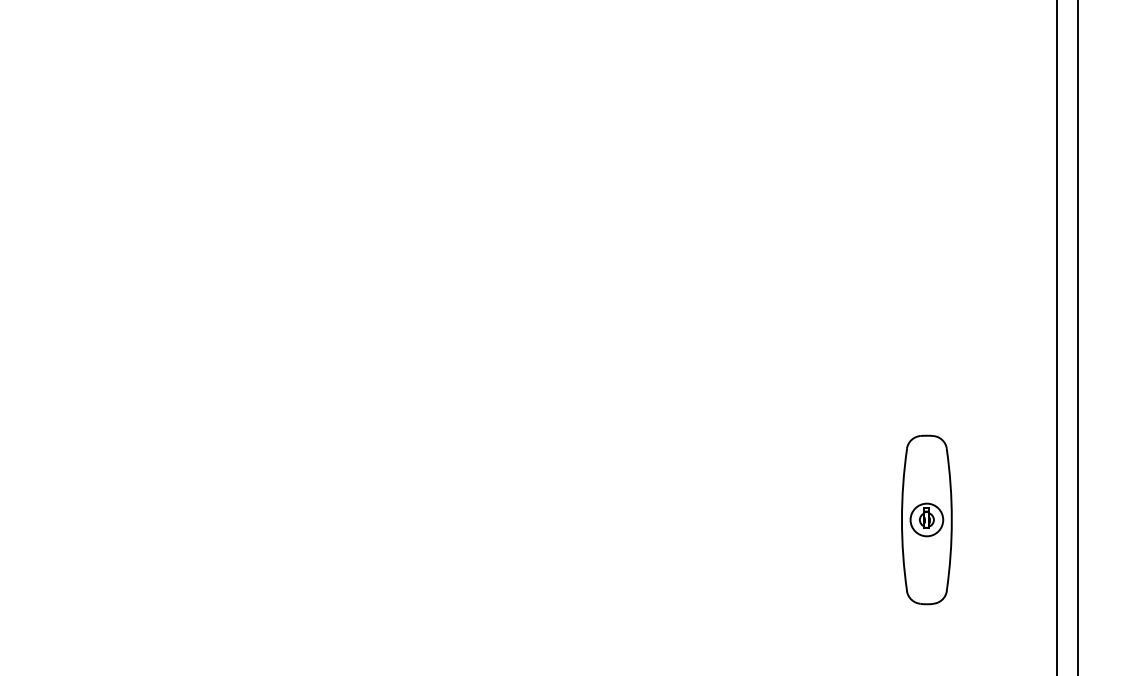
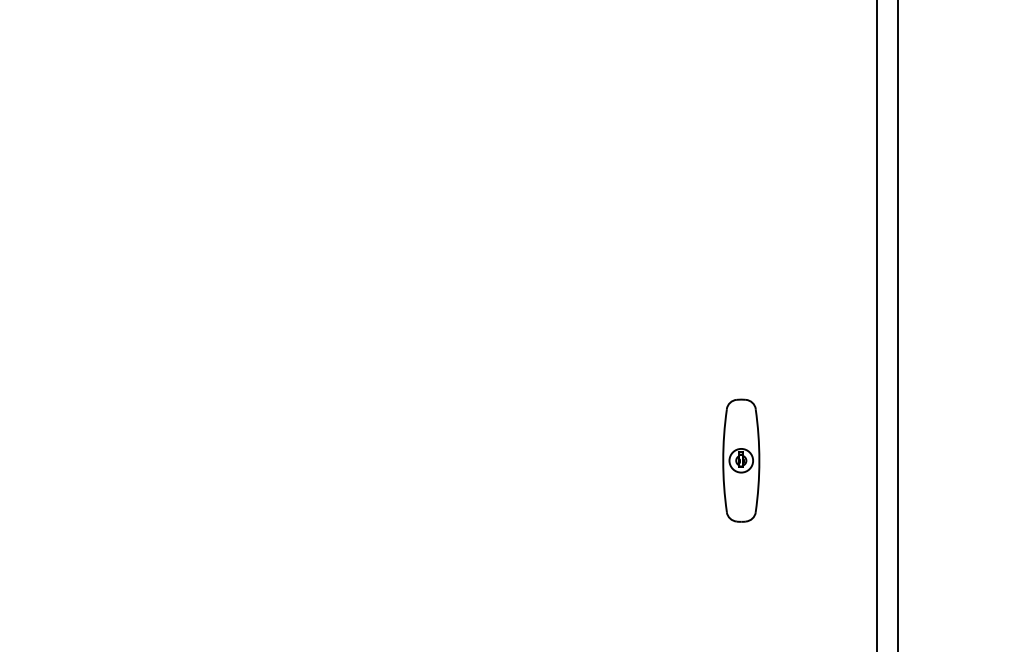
part: (926, 519) -> (740, 460), size x0.7

